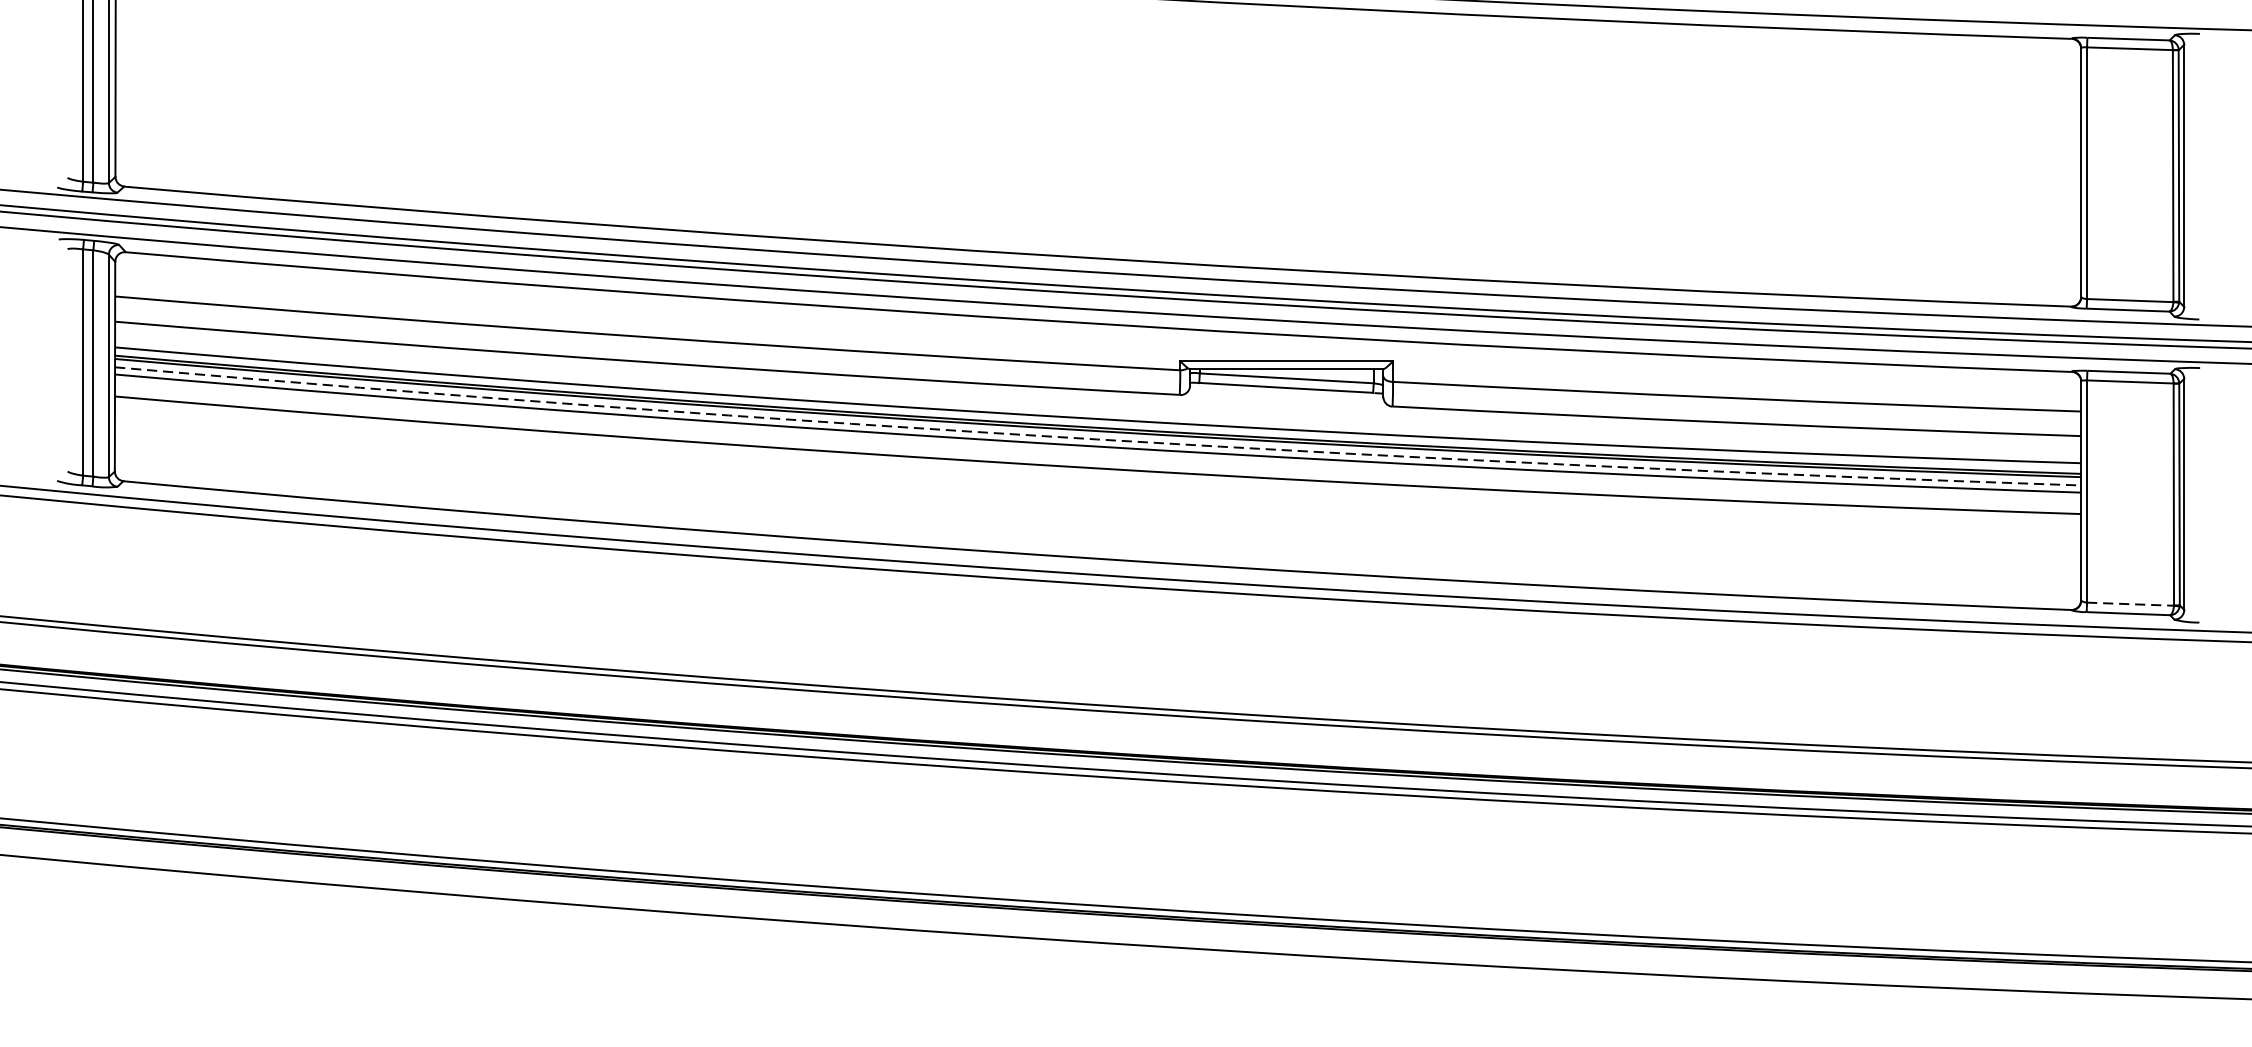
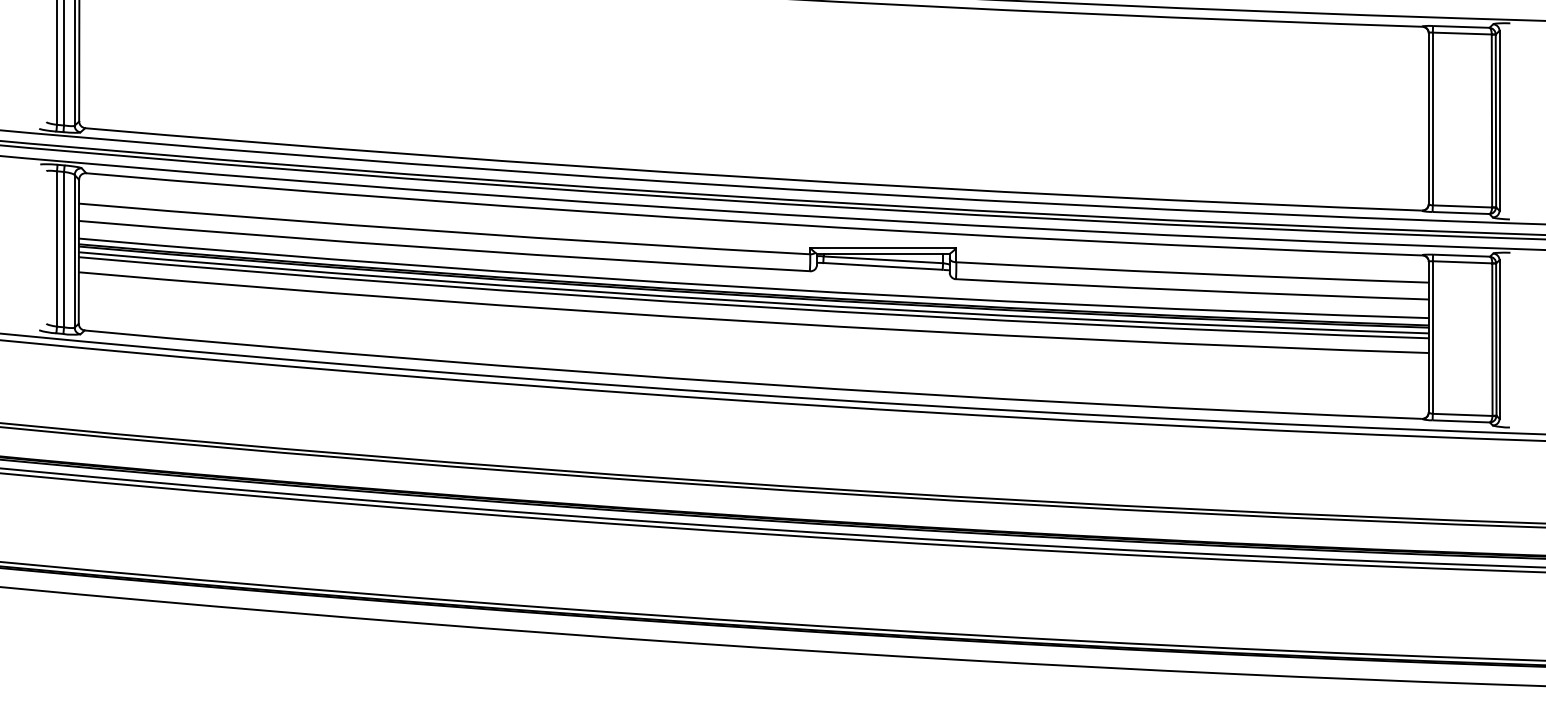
arc: (1097, 439) -> (753, 301), dashed -> solid
line: (2130, 603) -> (1462, 414), dashed -> solid

